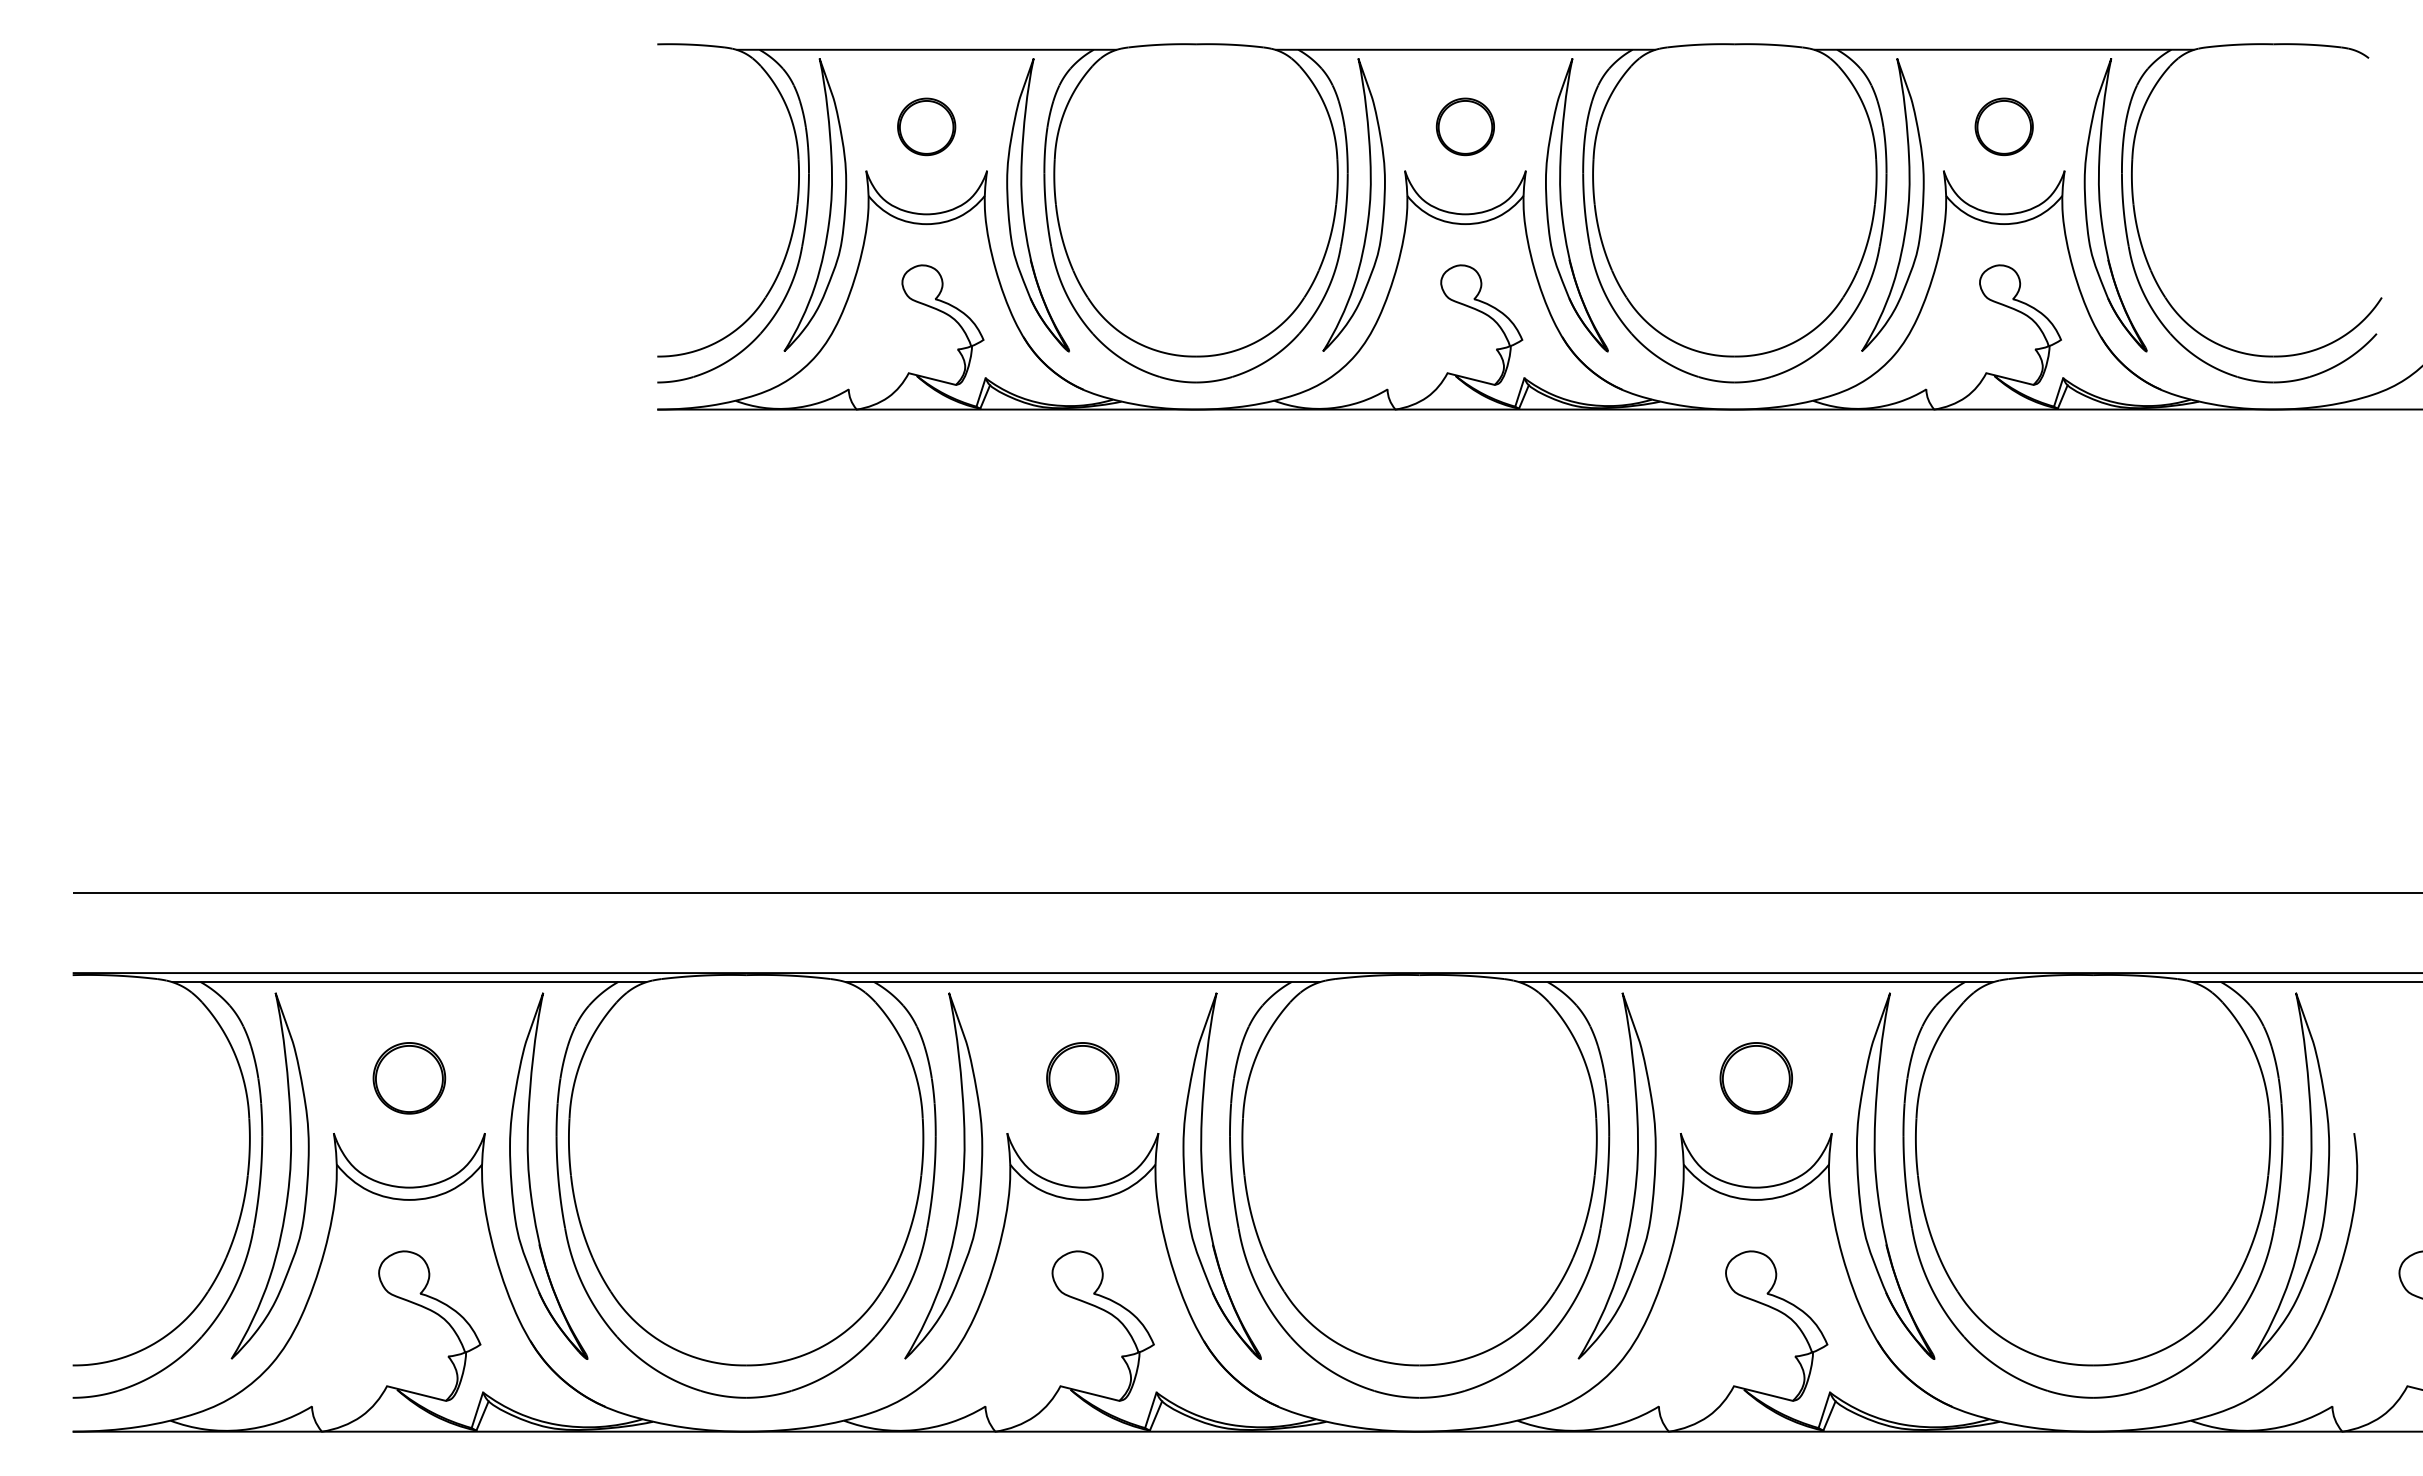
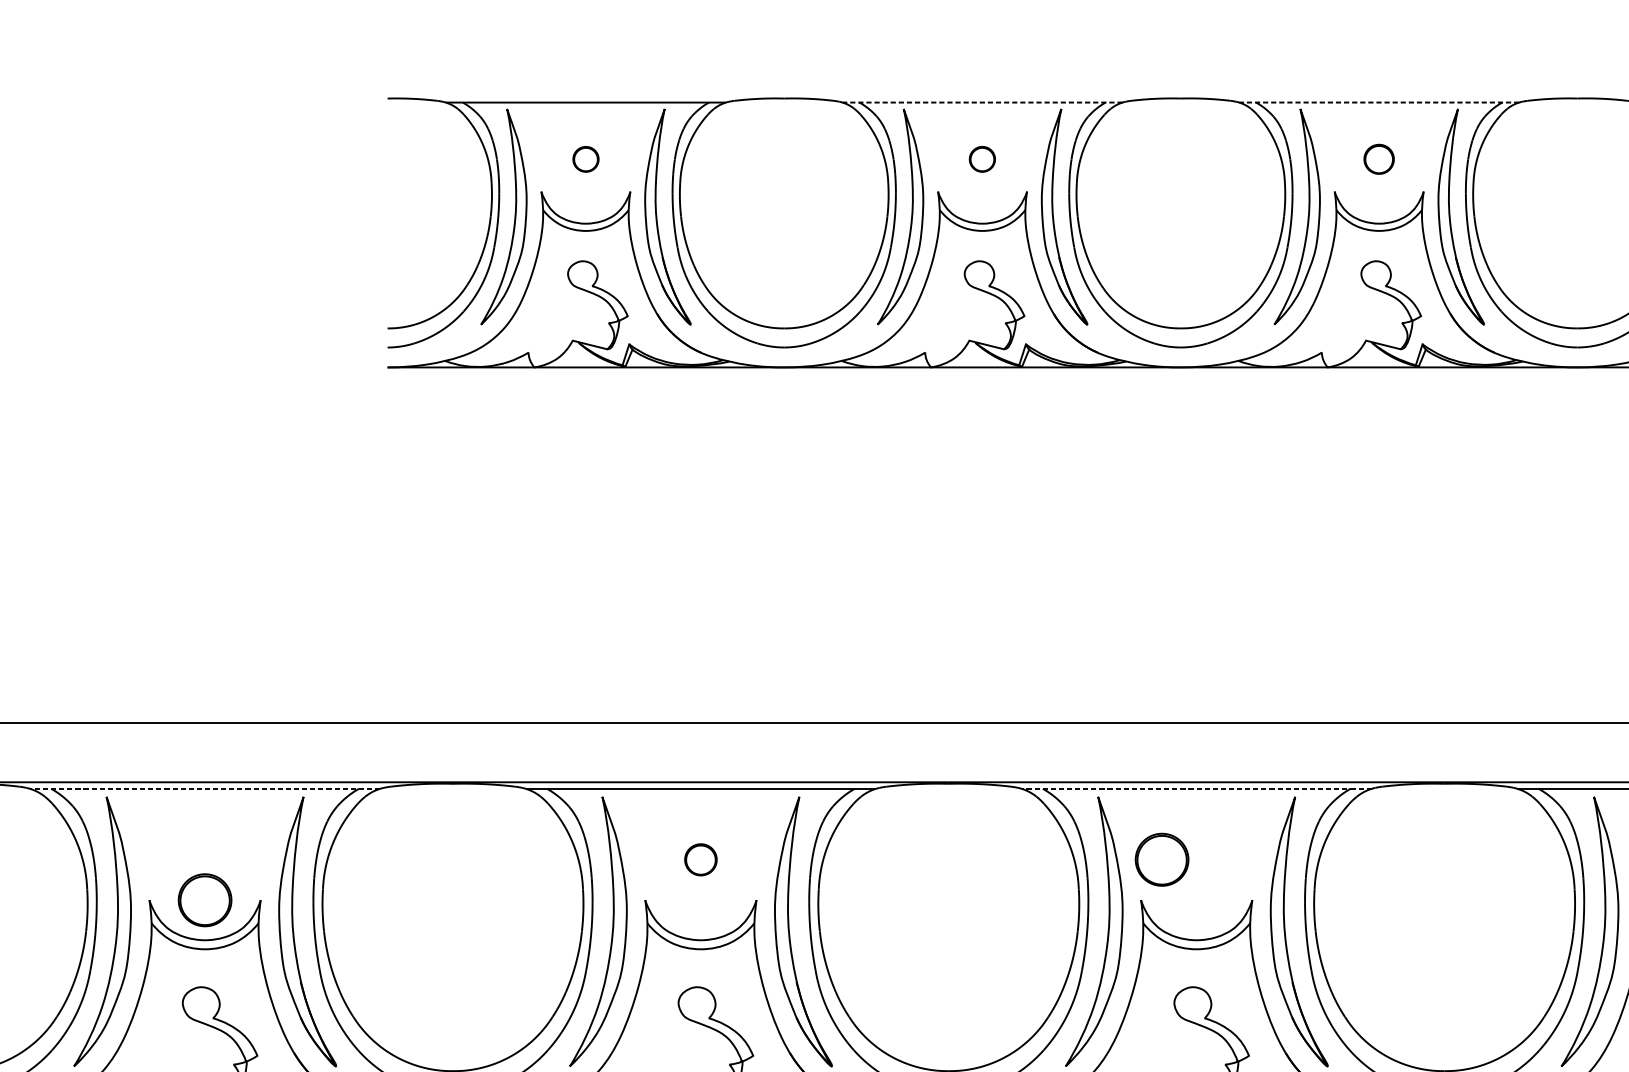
line: (1464, 49) -> (981, 102), solid -> dashed
line: (2003, 49) -> (1378, 102), solid -> dashed
part: (926, 126) -> (585, 159), size x0.6
part: (1464, 126) -> (981, 159), size x0.6
part: (2003, 126) -> (1378, 159), size x0.7
line: (409, 981) -> (205, 788), solid -> dashed
line: (1756, 981) -> (1196, 788), solid -> dashed
part: (409, 1078) -> (205, 900), moved
part: (1082, 1078) -> (700, 859), size x0.6
part: (1755, 1078) -> (1161, 859), moved

